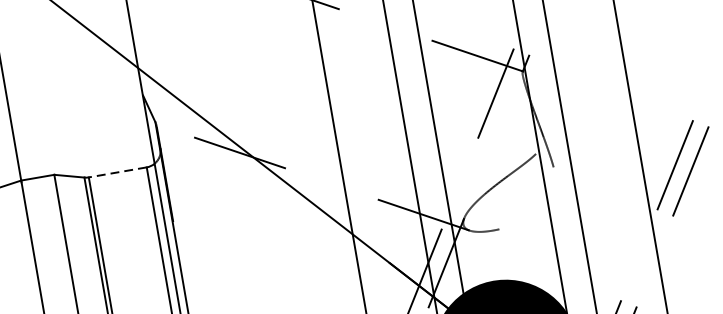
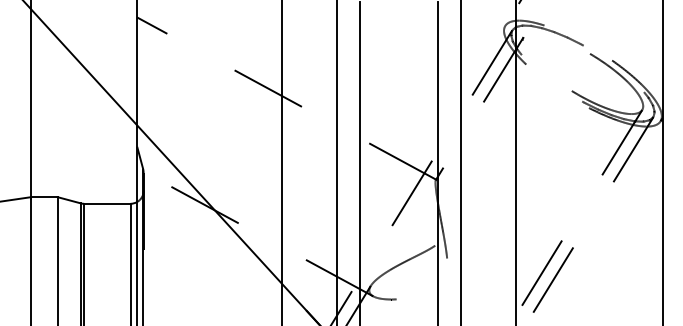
line: (116, 172) -> (106, 203), dashed -> solid

